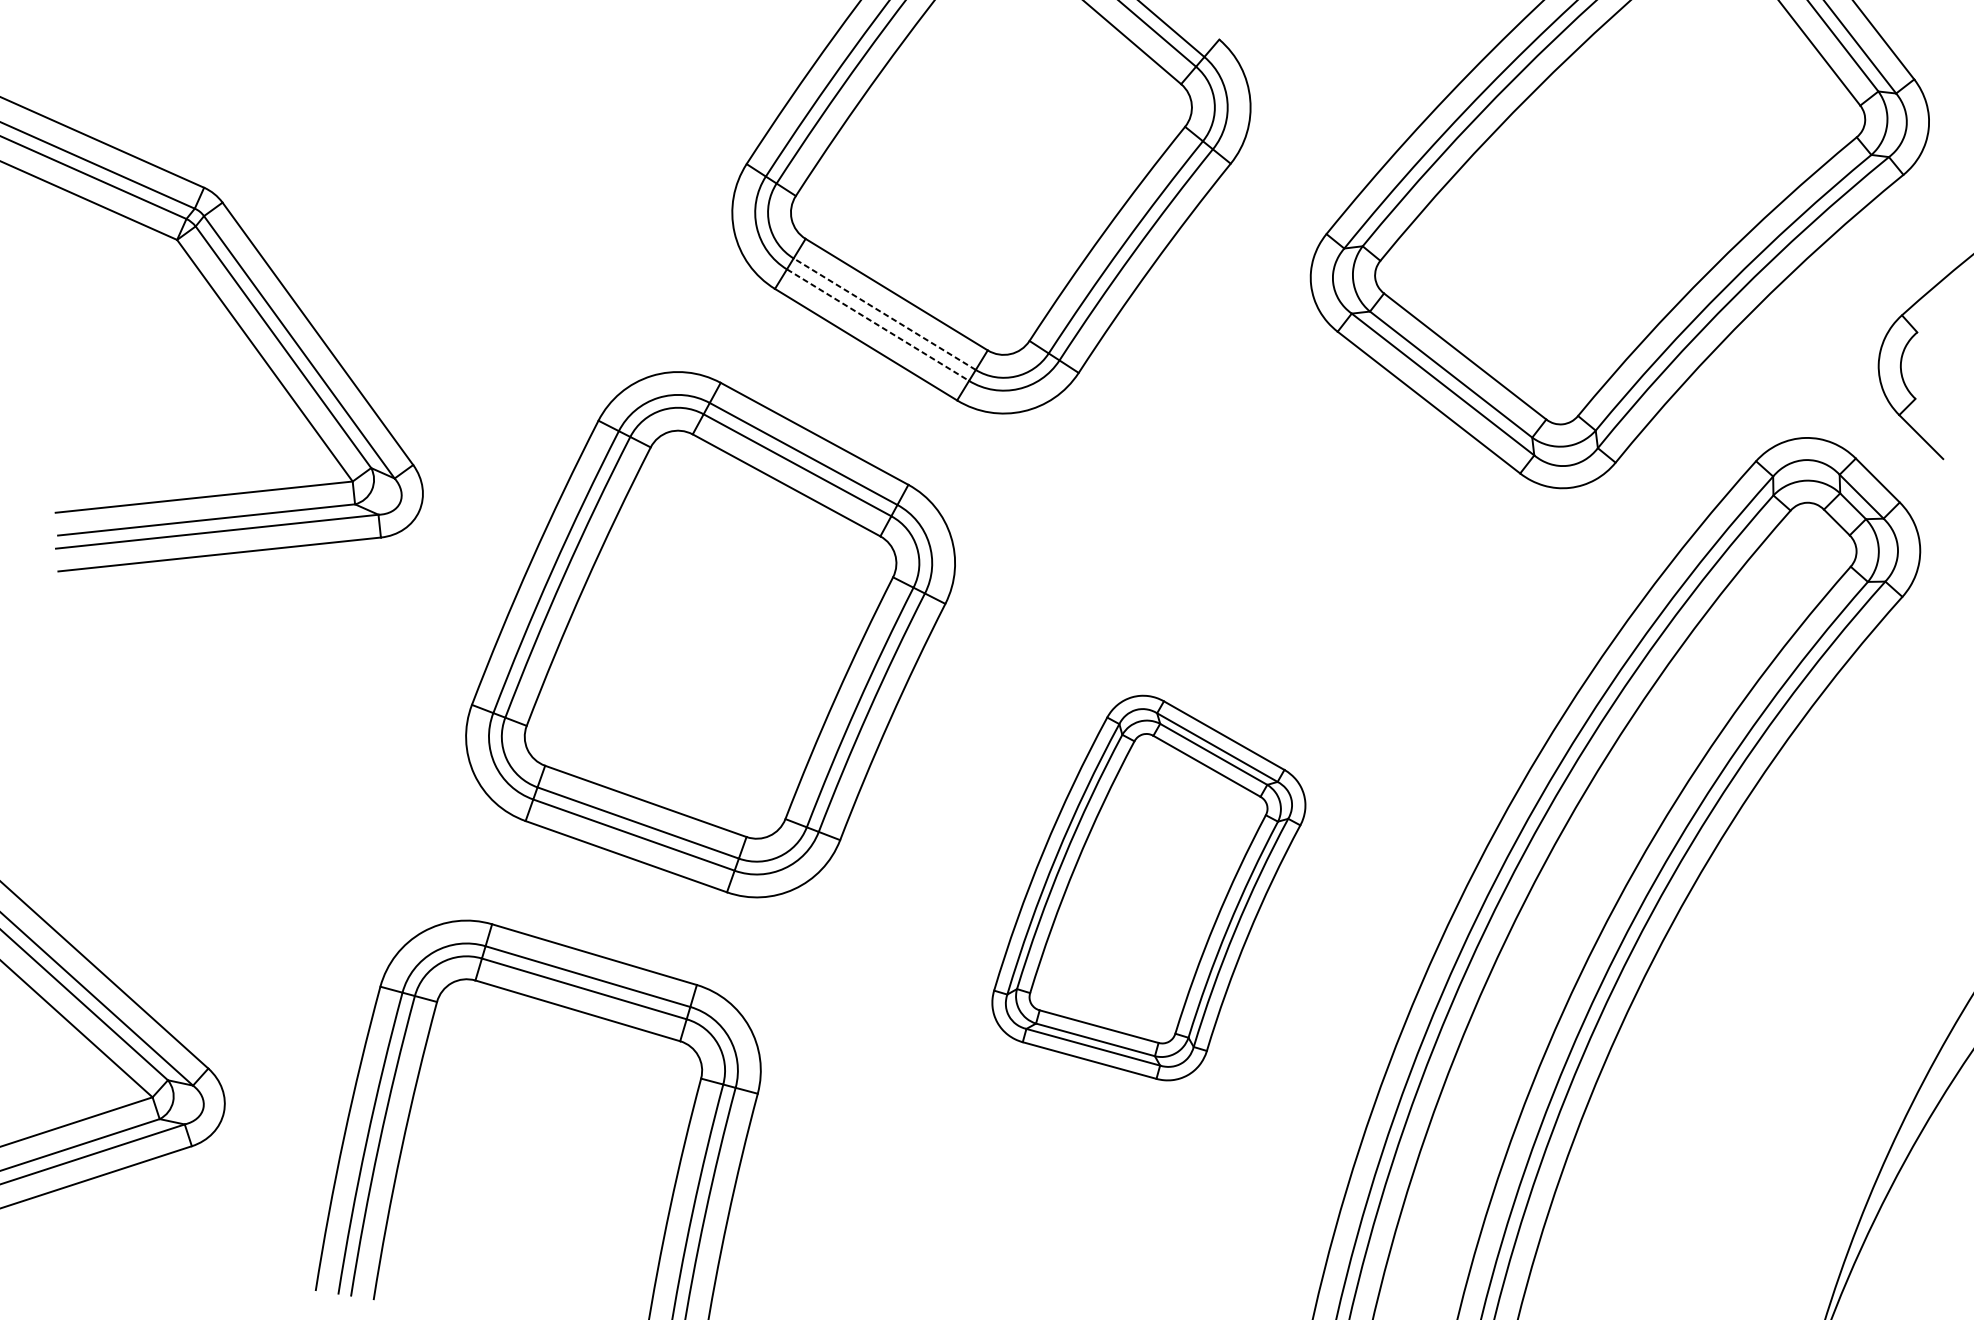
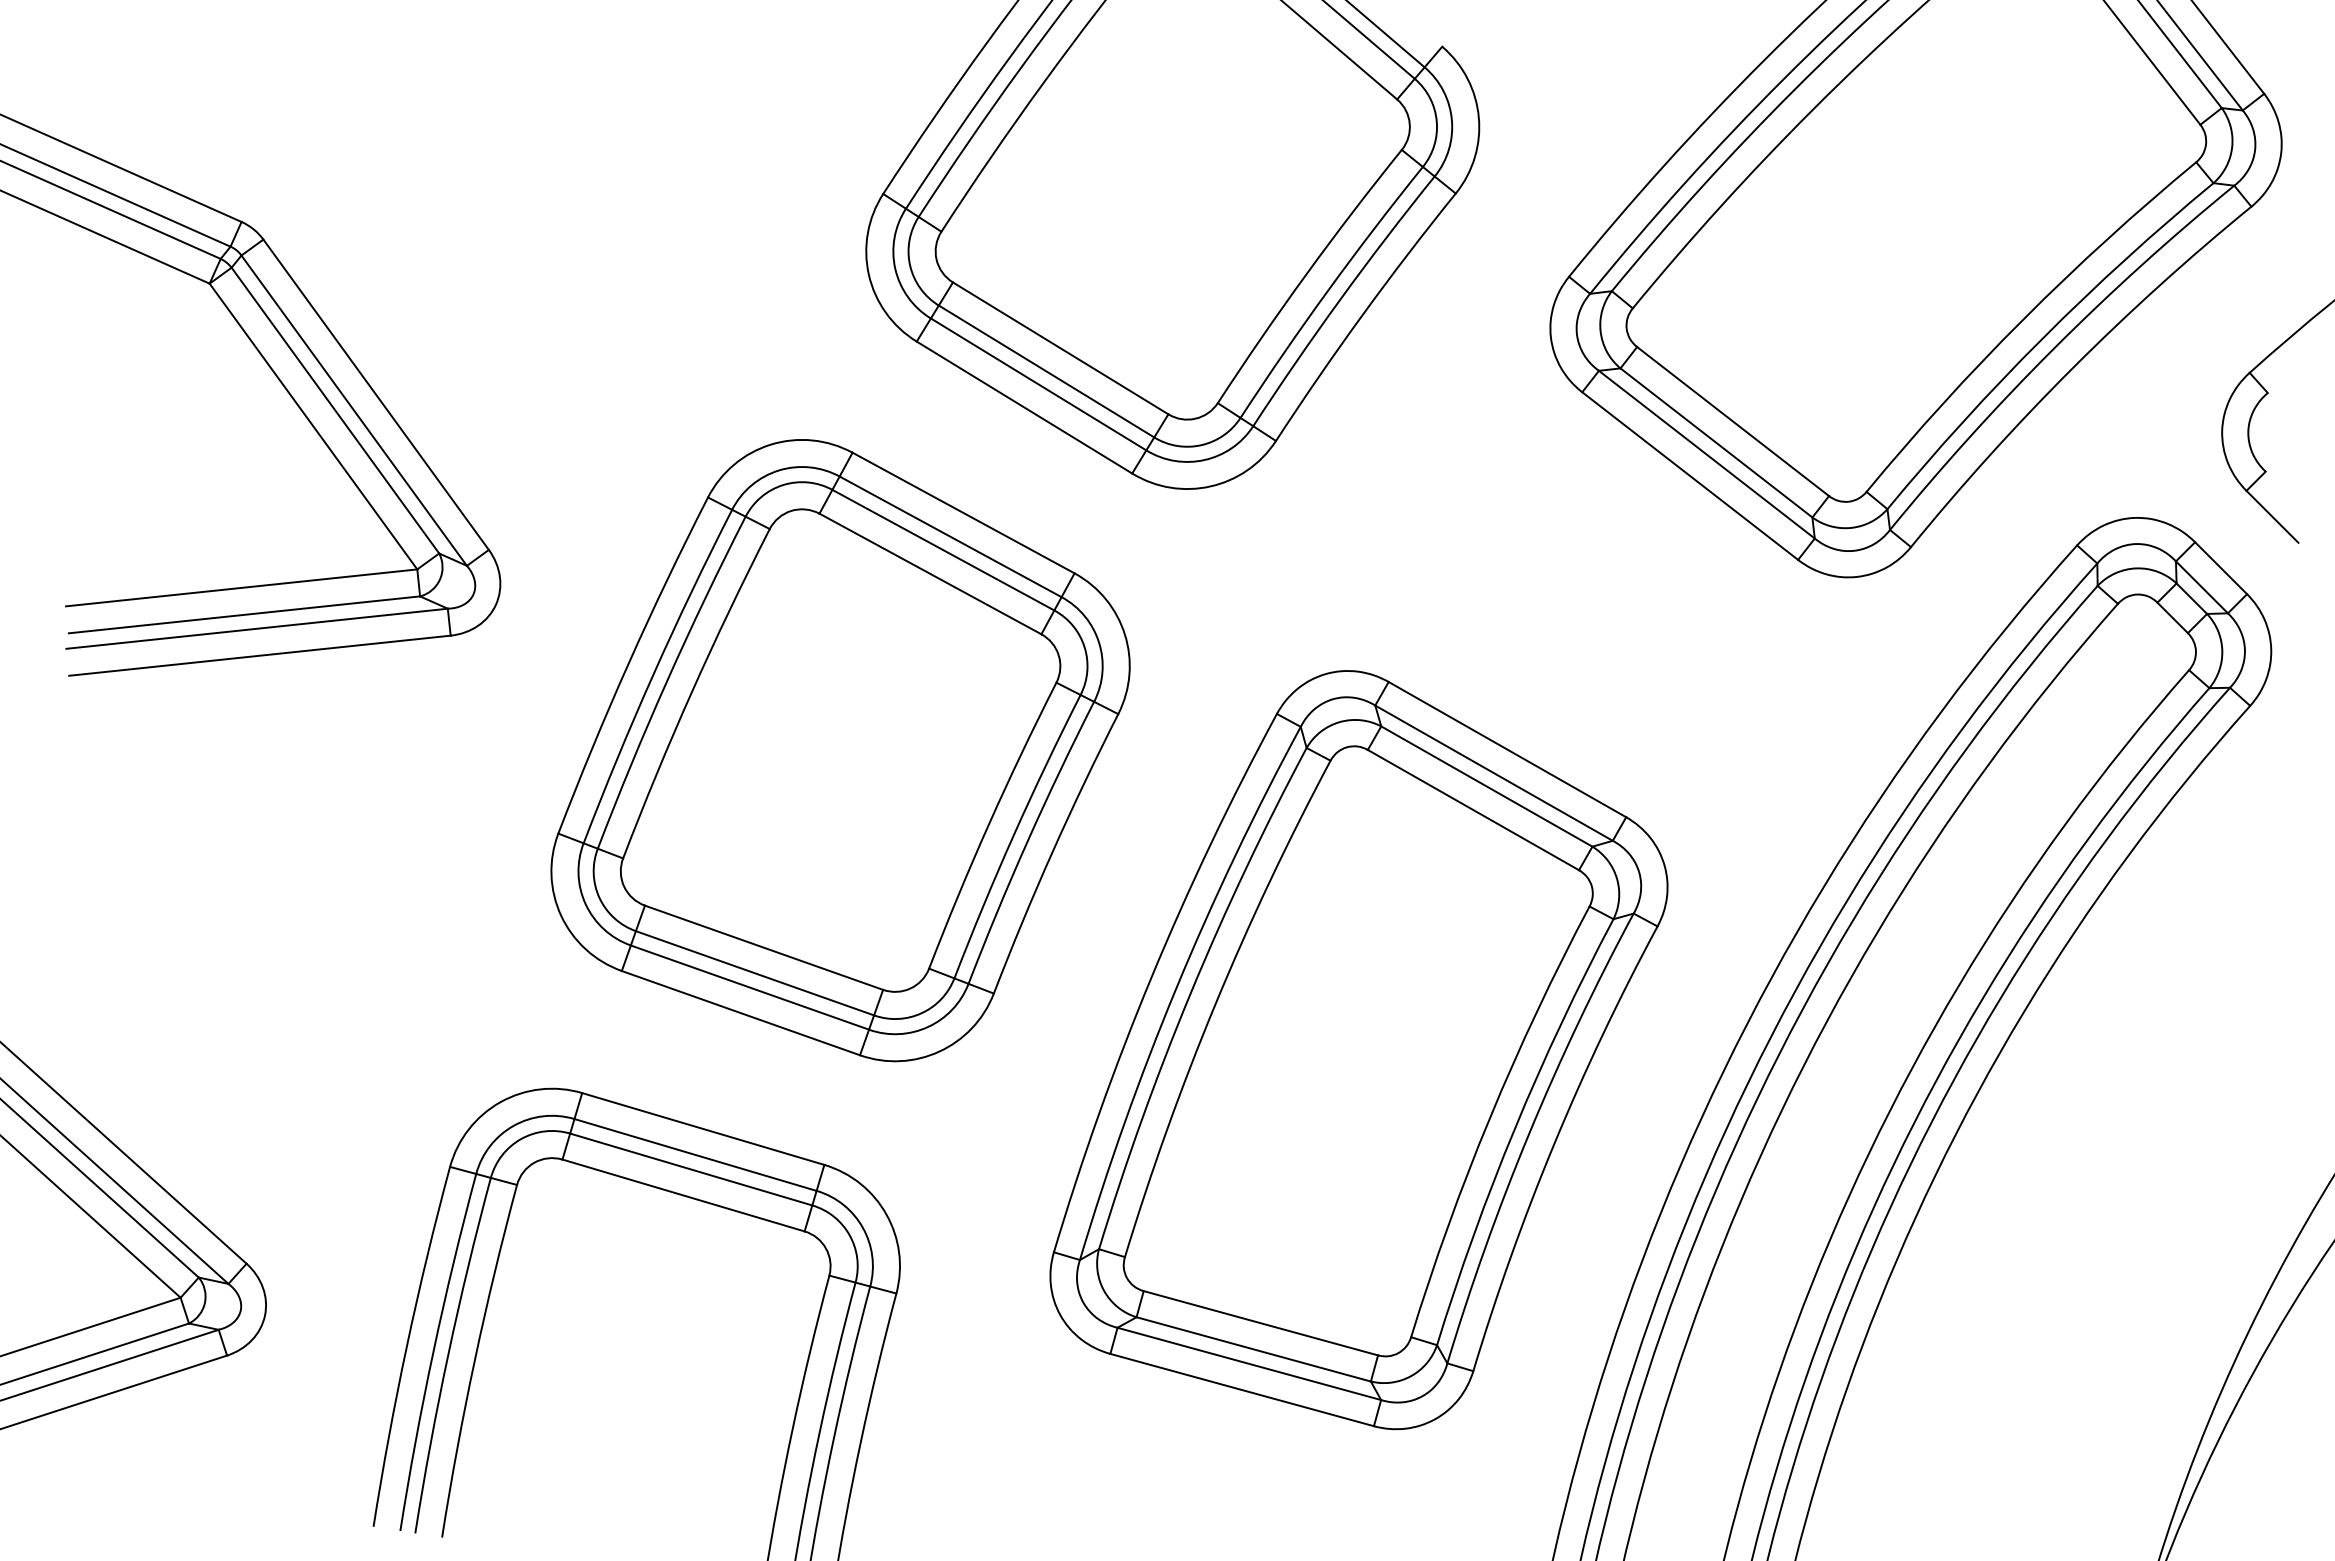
line: (884, 314) -> (1046, 371), dashed -> solid
line: (878, 325) -> (1039, 384), dashed -> solid
part: (1148, 888) -> (1358, 1050), size x1.67

